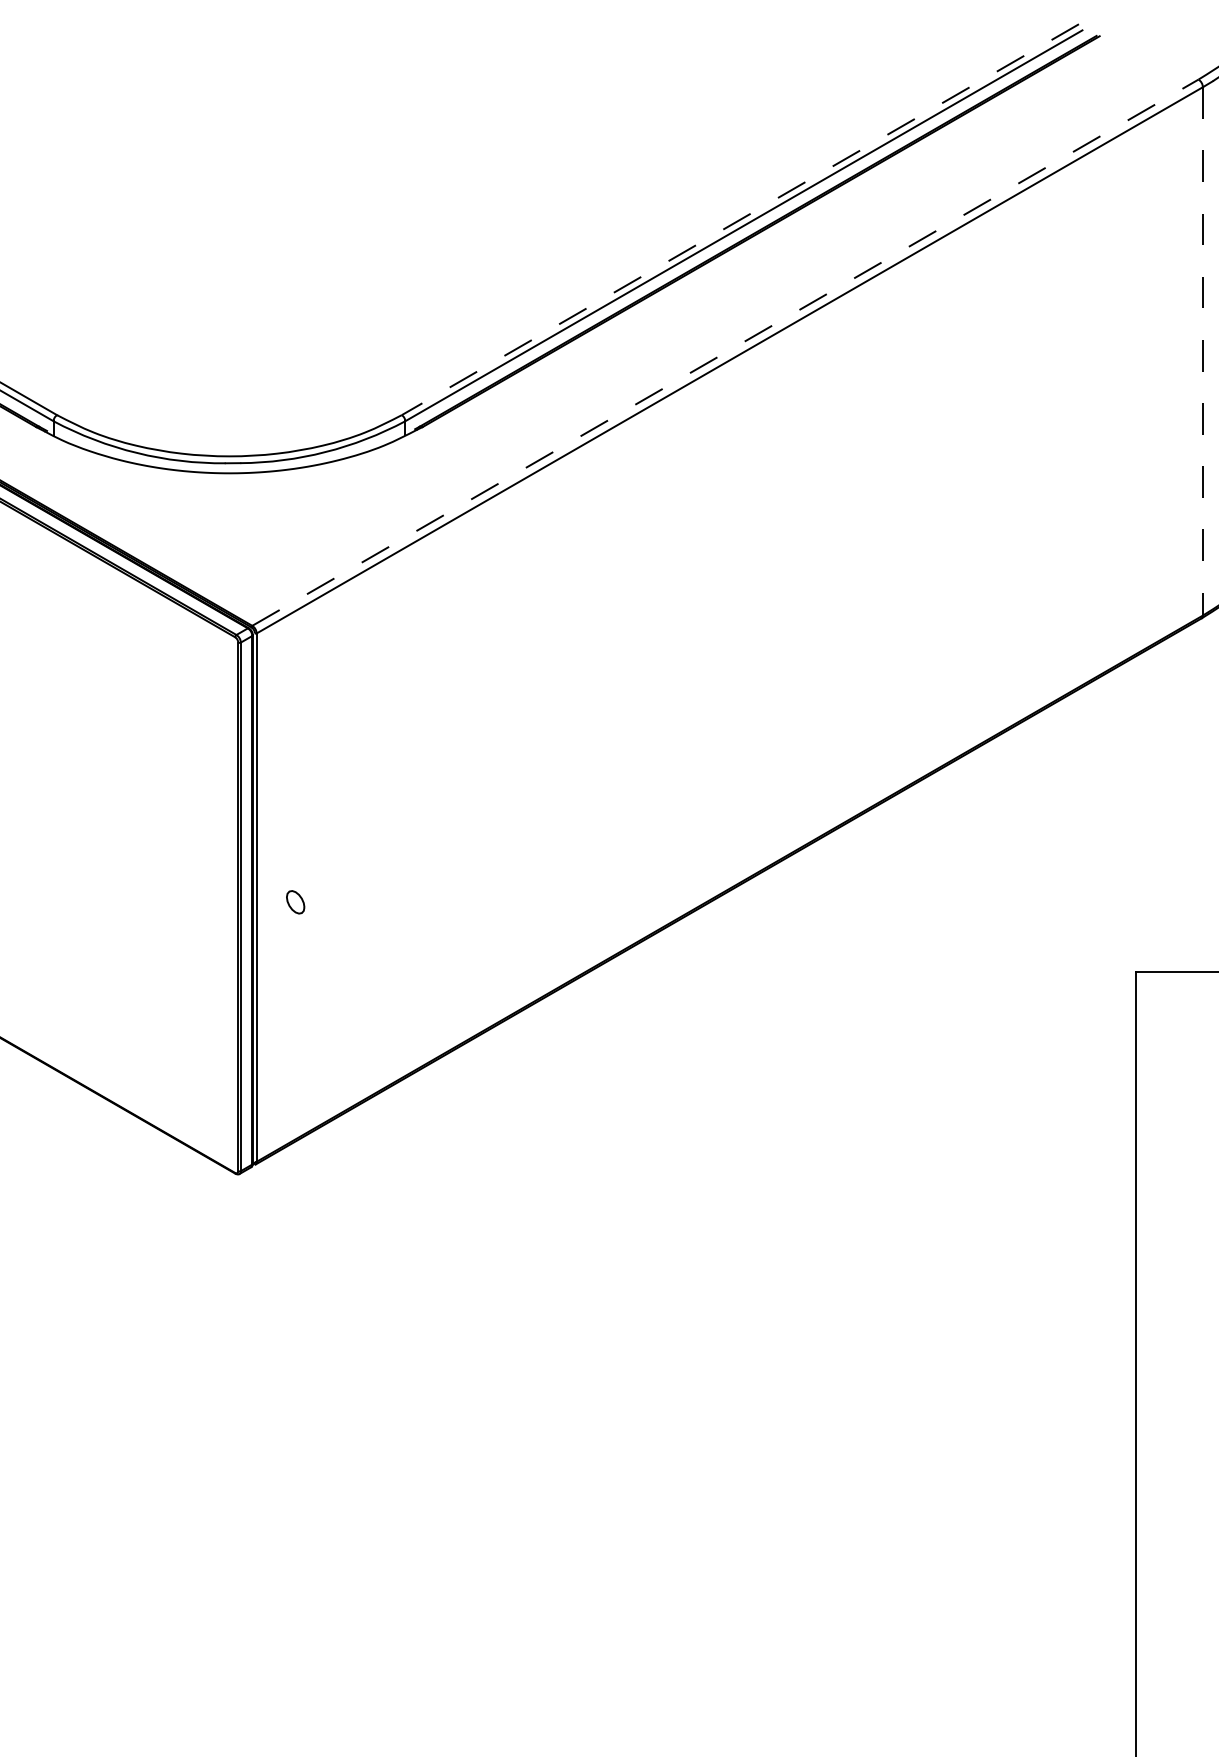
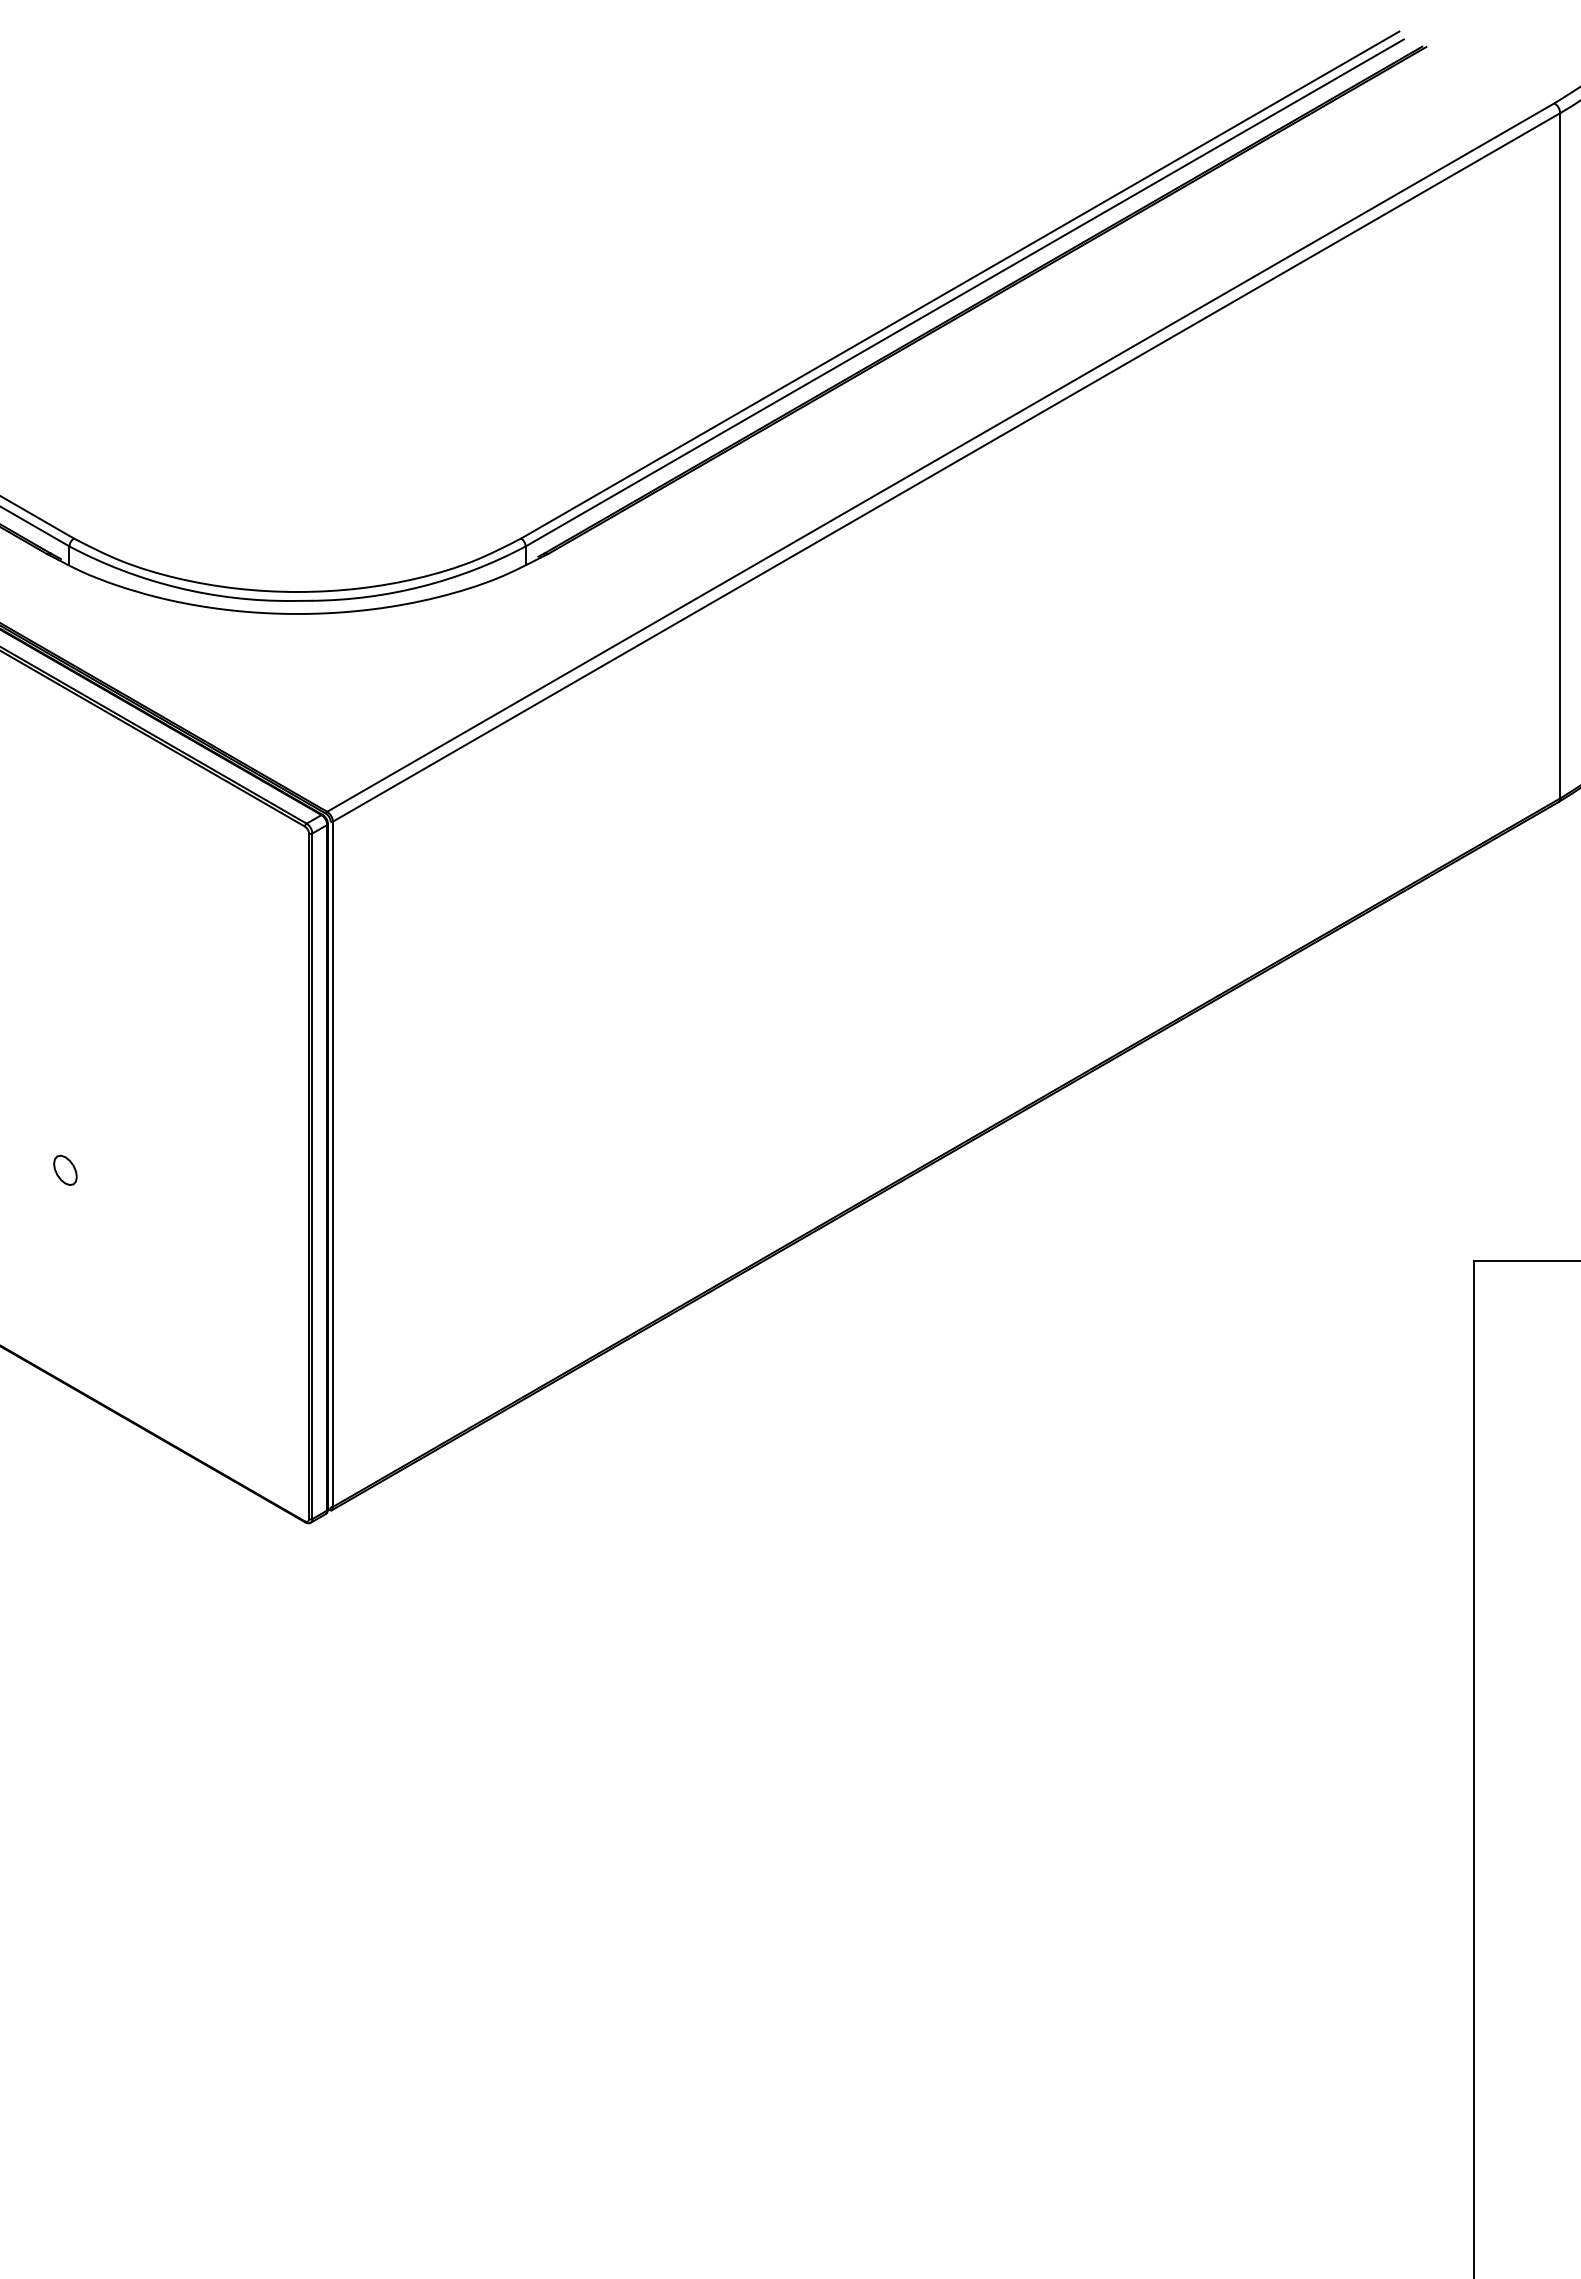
line: (739, 220) -> (959, 285), dashed -> solid
line: (1203, 351) -> (1560, 455), dashed -> solid
line: (725, 352) -> (940, 457), dashed -> solid
part: (295, 901) -> (65, 1169), moved

